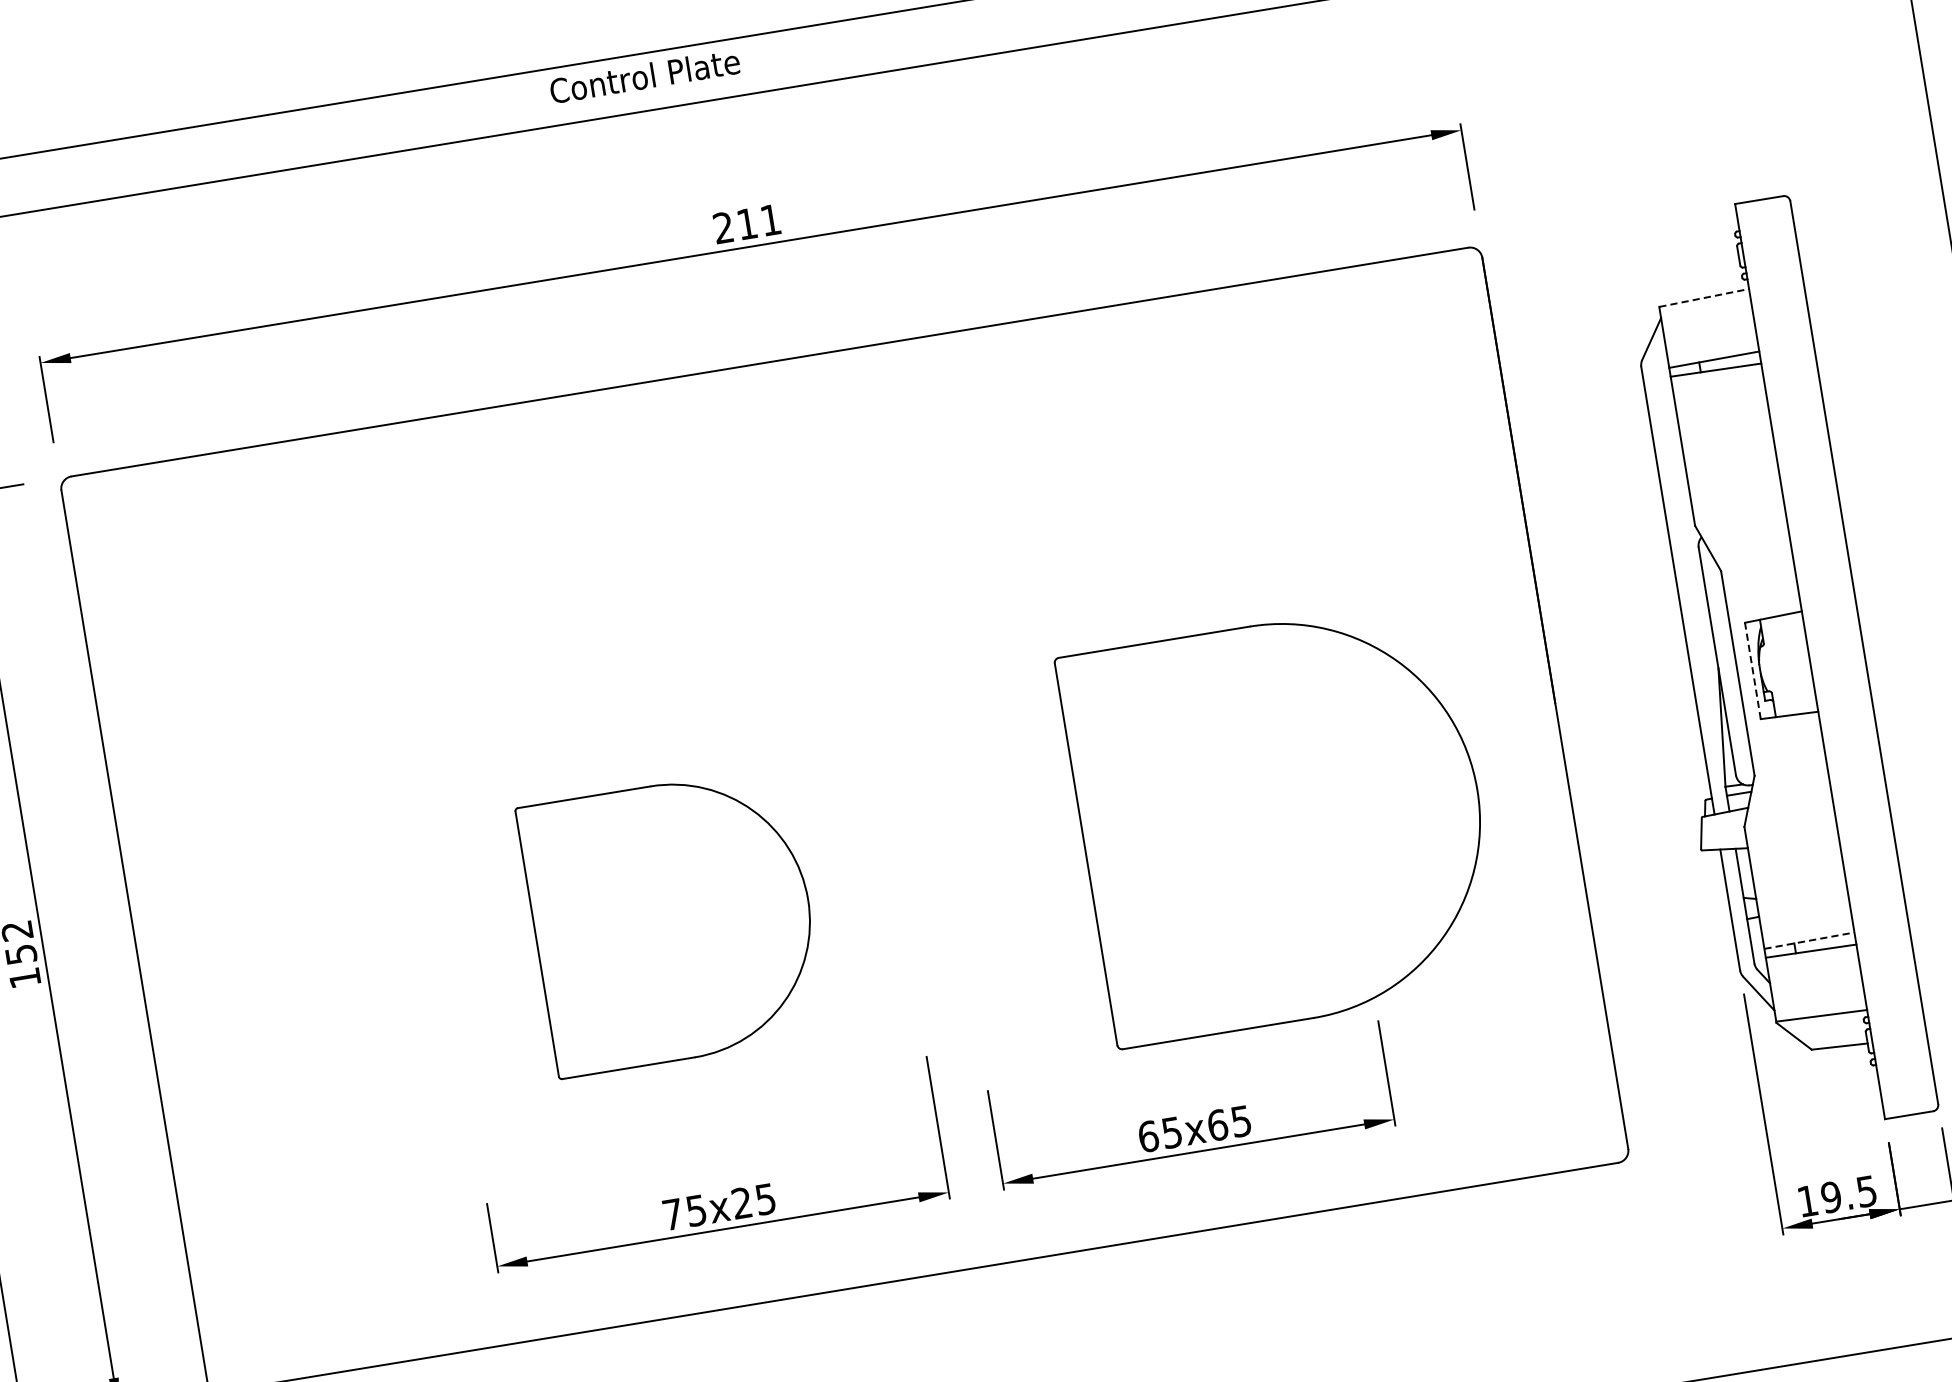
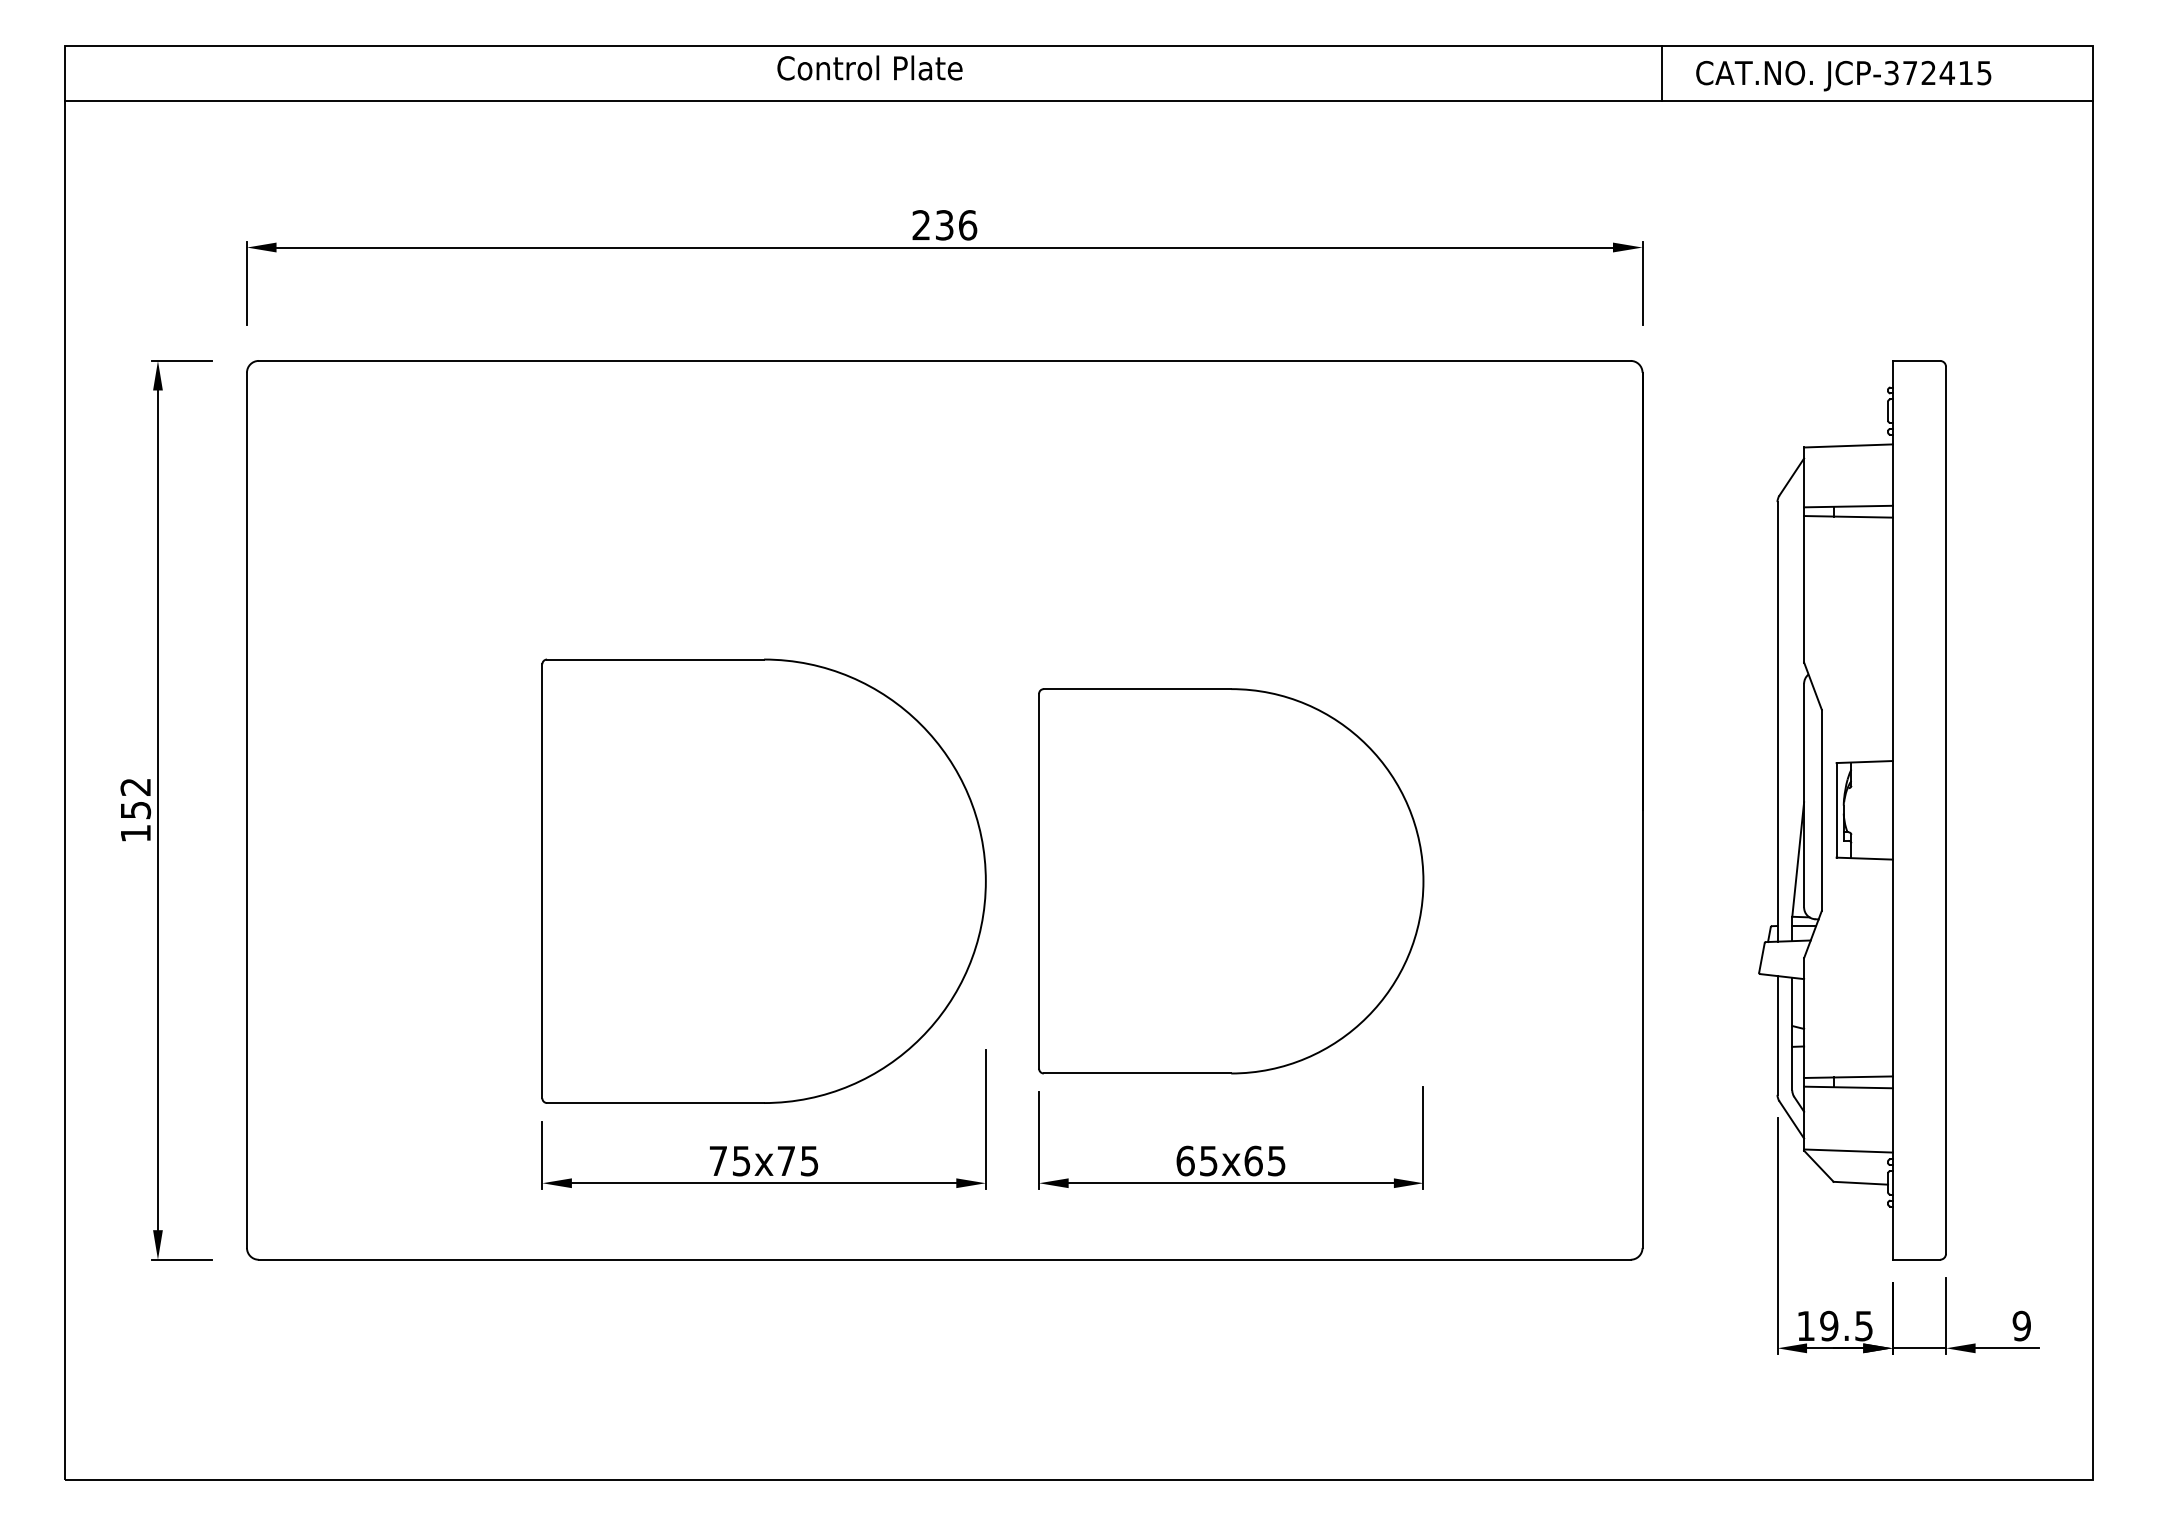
text: (759, 222) -> (956, 225), 211 -> 236
line: (1704, 297) -> (1848, 445), dashed -> solid
line: (1752, 670) -> (1836, 809), dashed -> solid
part: (1282, 822) -> (1231, 881), moved
part: (671, 921) -> (763, 880), size x1.67
line: (1809, 940) -> (1848, 1077), dashed -> solid
text: (741, 1202) -> (785, 1160), 75x25 -> 75x75

